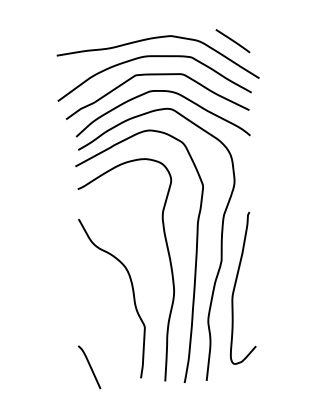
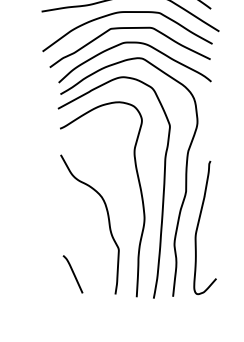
curve: (236, 284) -> (199, 224), moved
curve: (89, 367) -> (72, 274), moved

